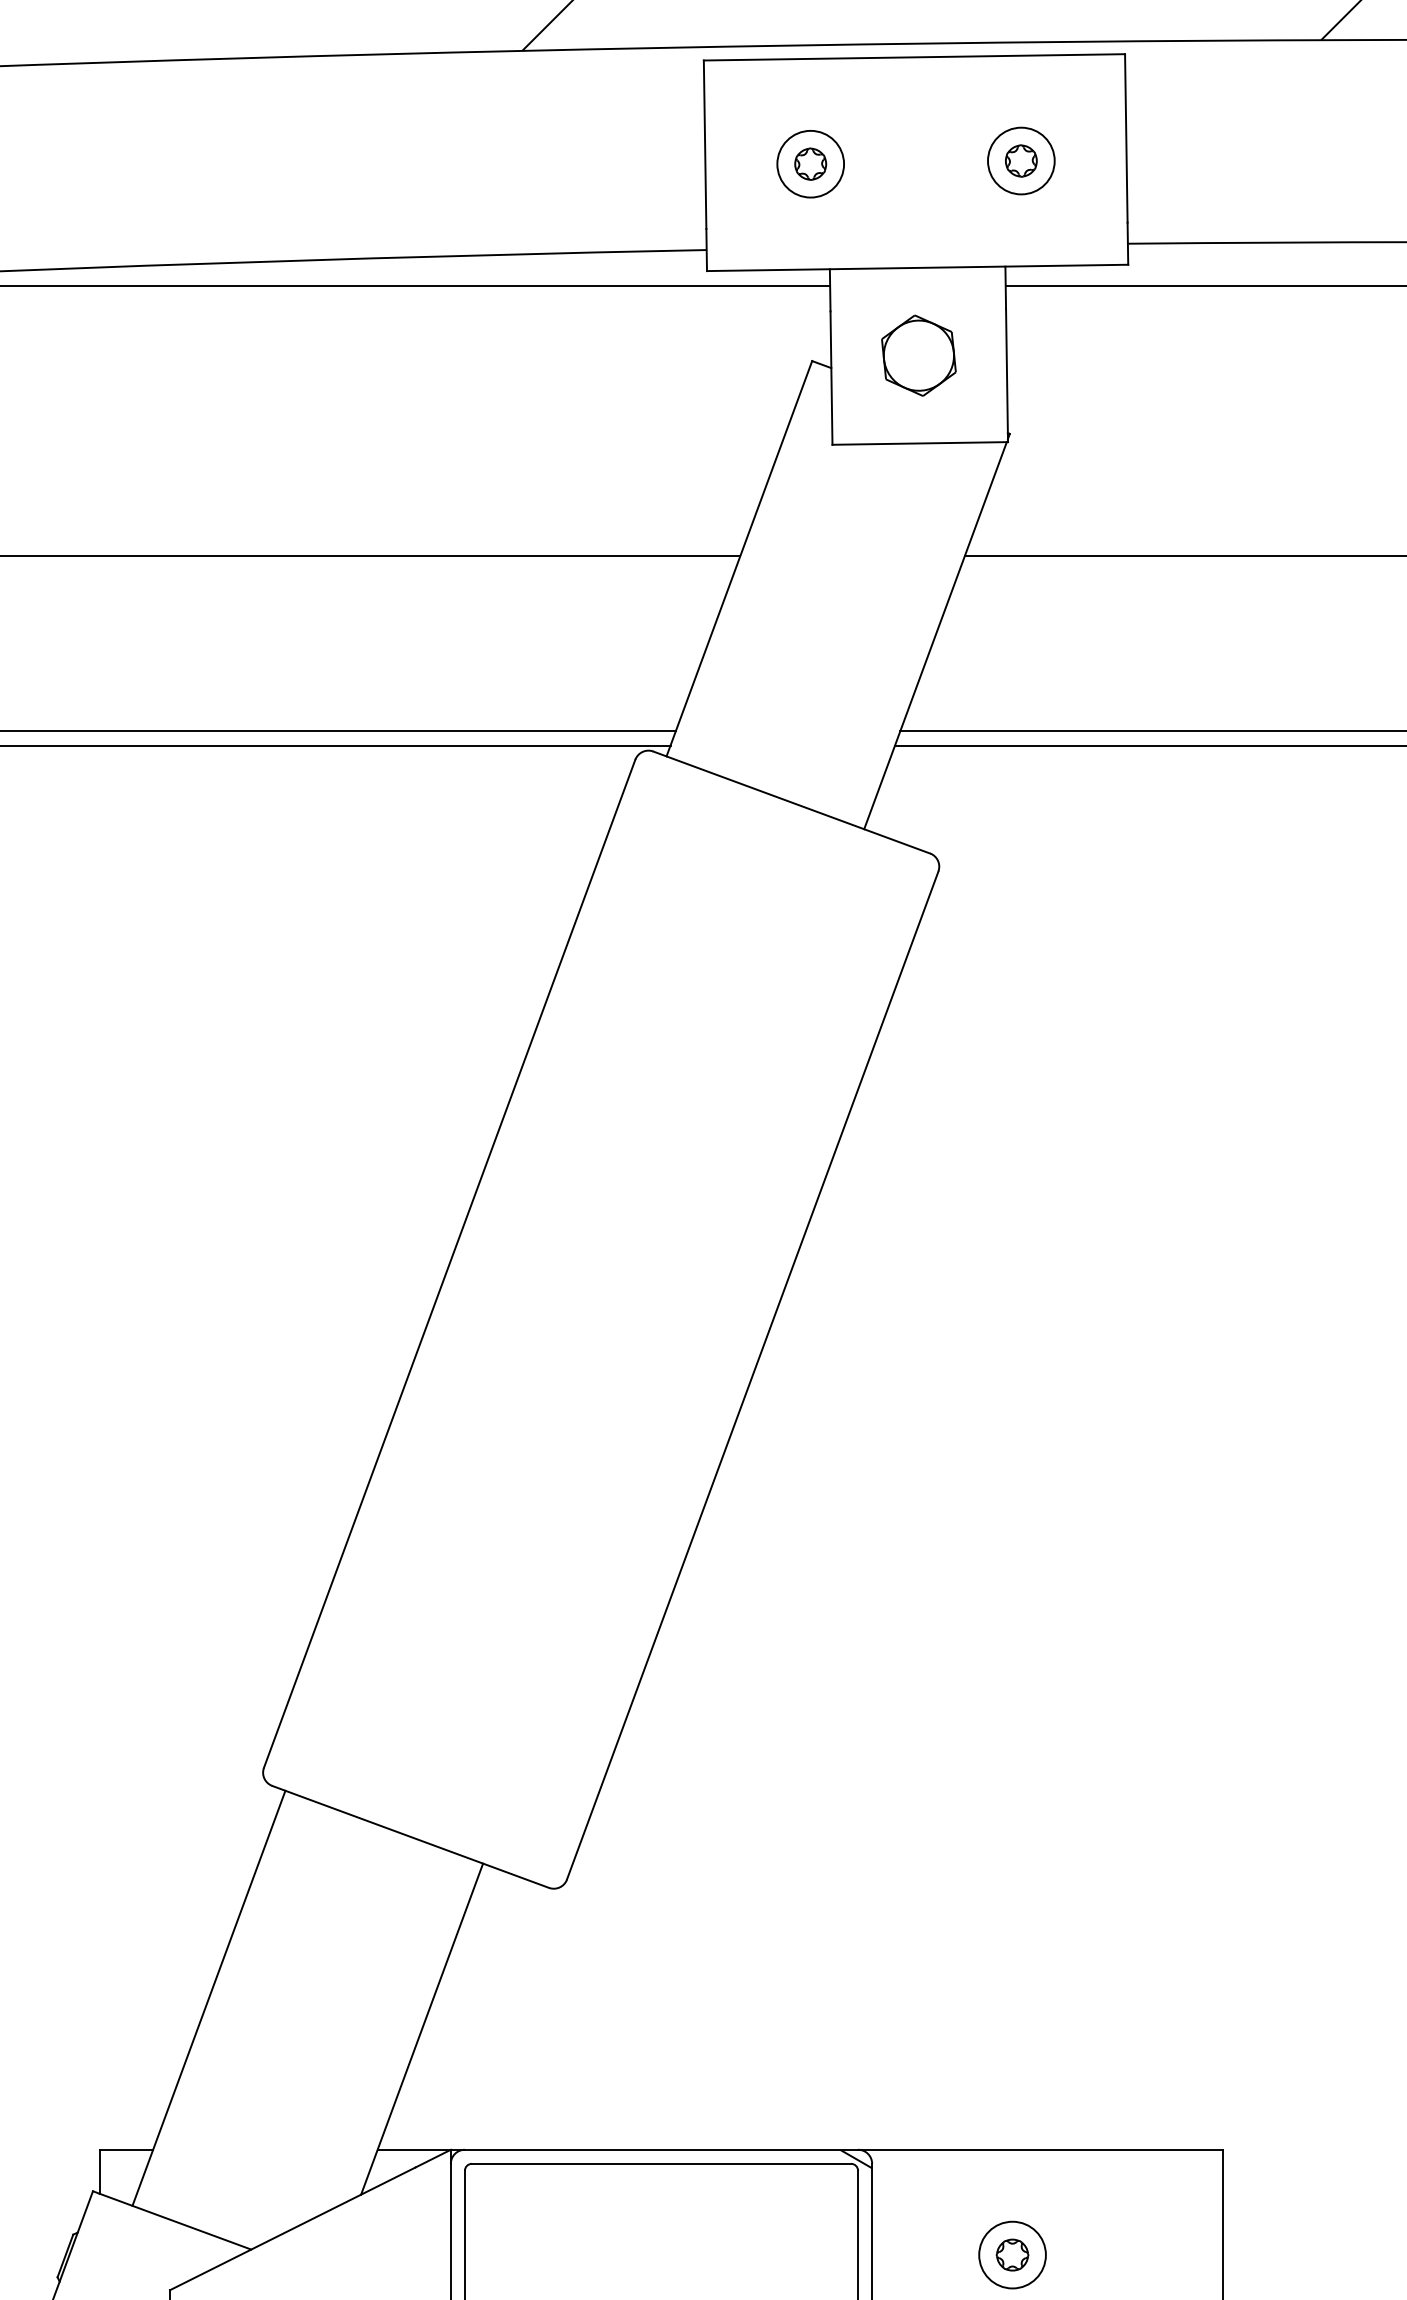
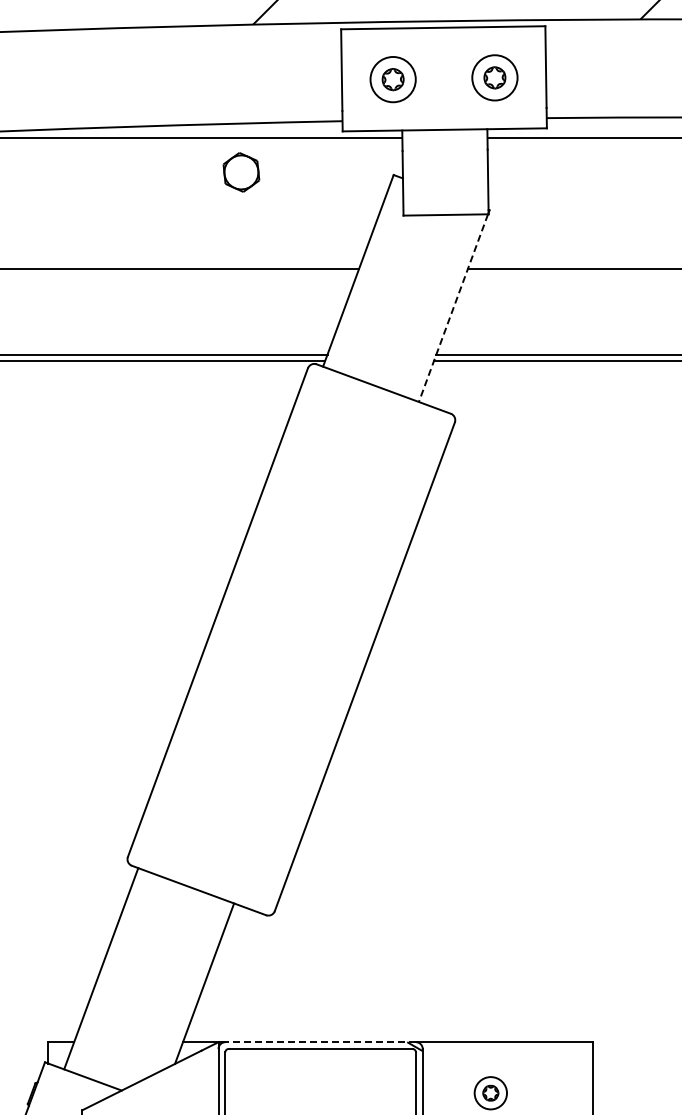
part: (1022, 161) -> (495, 78), size x1.4
part: (809, 164) -> (392, 79), size x1.4
part: (919, 355) -> (241, 172), moved
line: (935, 636) -> (453, 308), solid -> dashed
line: (661, 2150) -> (320, 1042), solid -> dashed

